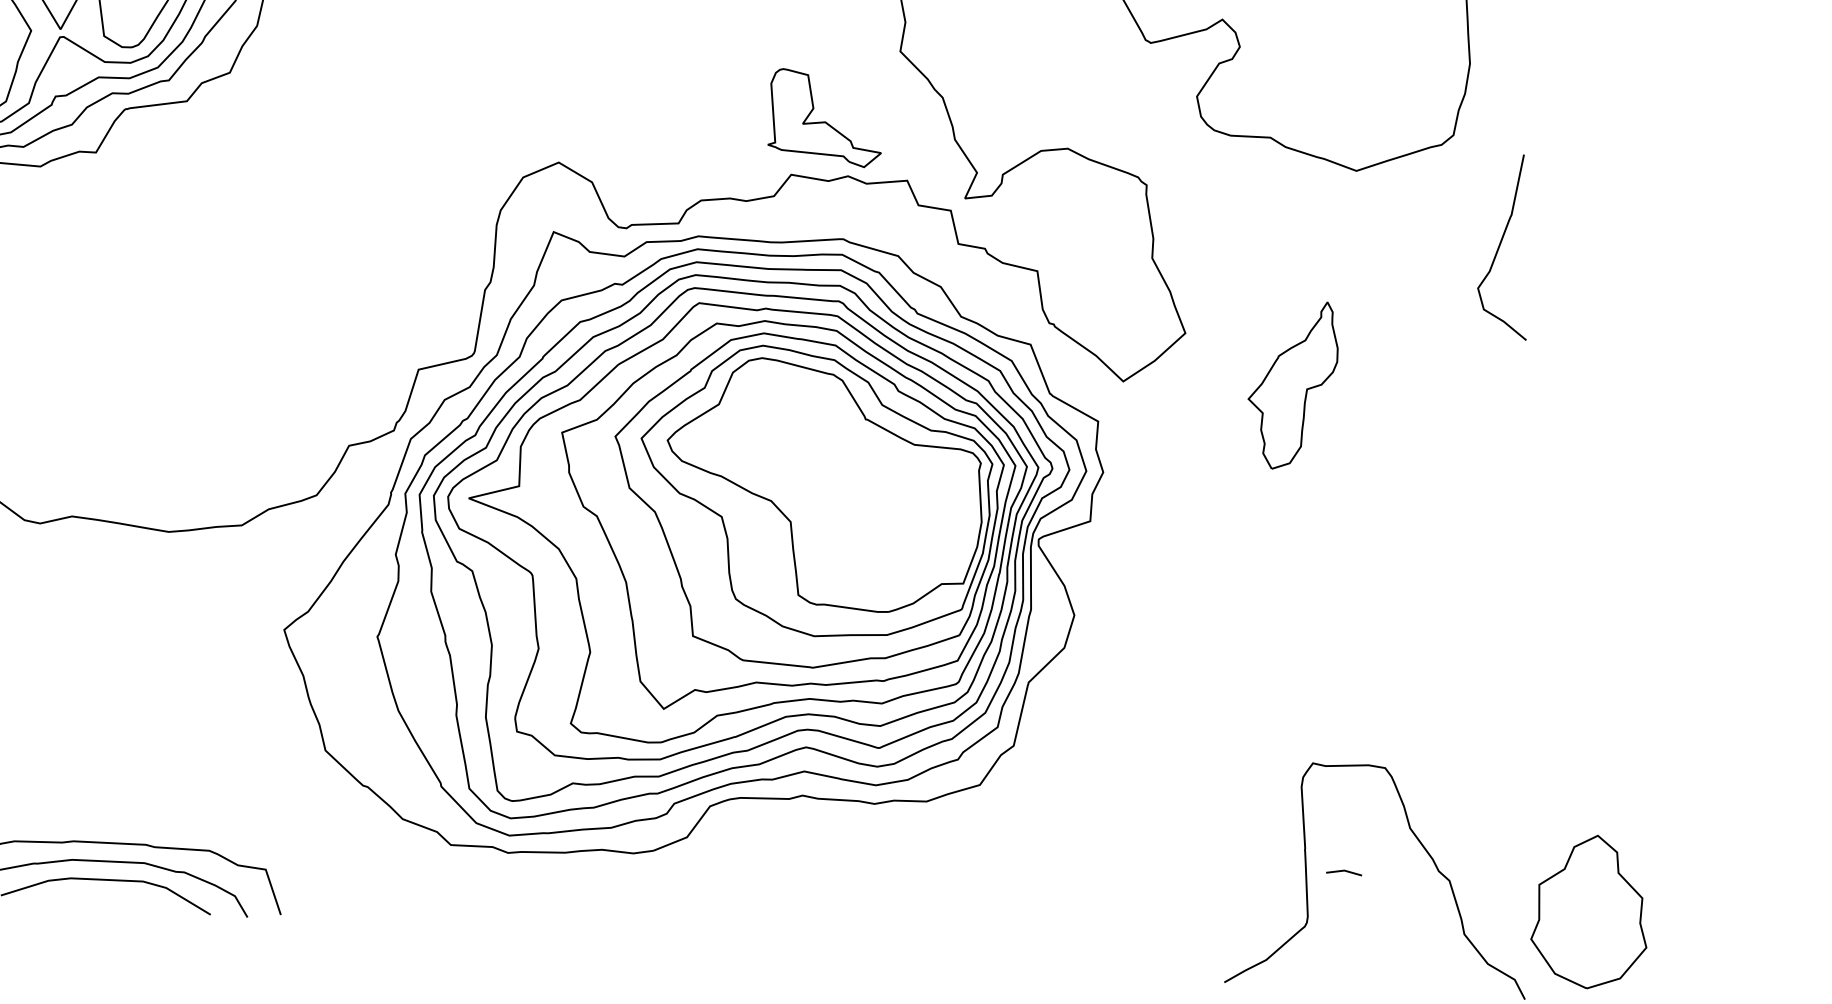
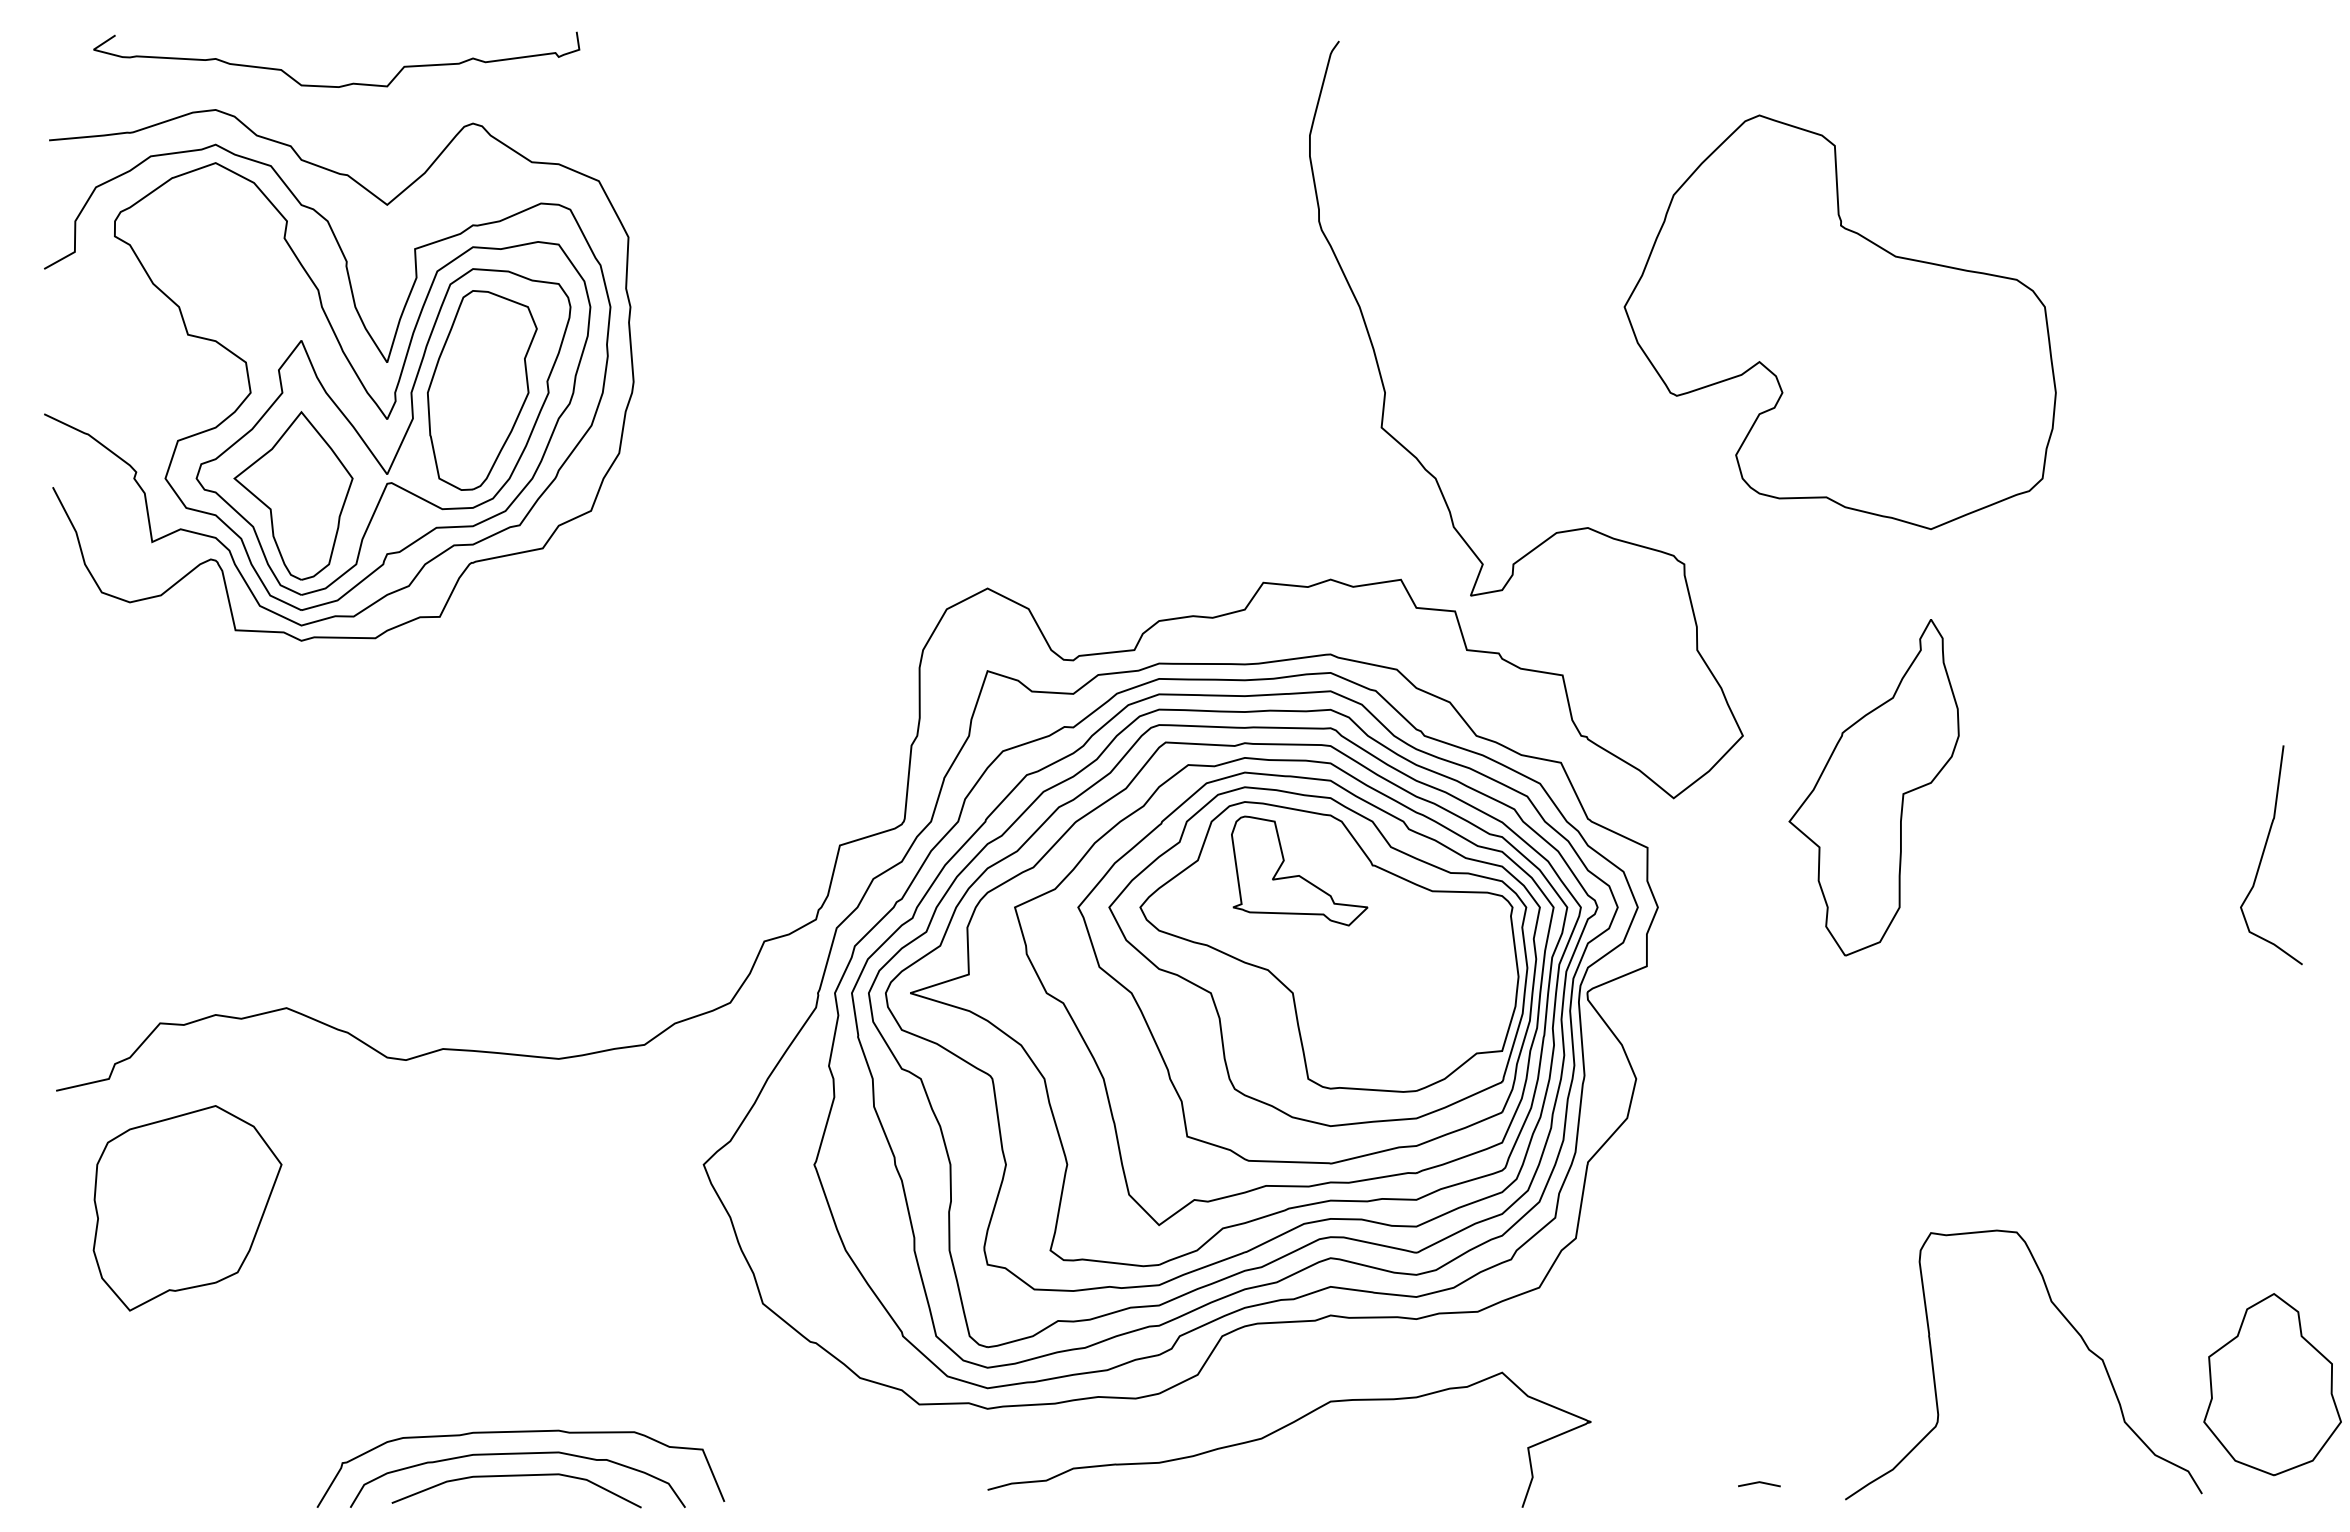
part: (826, 117) -> (1299, 870), moved
curve: (1501, 243) -> (2264, 852), moved
part: (1292, 384) -> (1873, 787), size x1.67
line: (1344, 871) -> (1759, 1483), moved
curve: (755, 887) -> (1283, 1428), added

